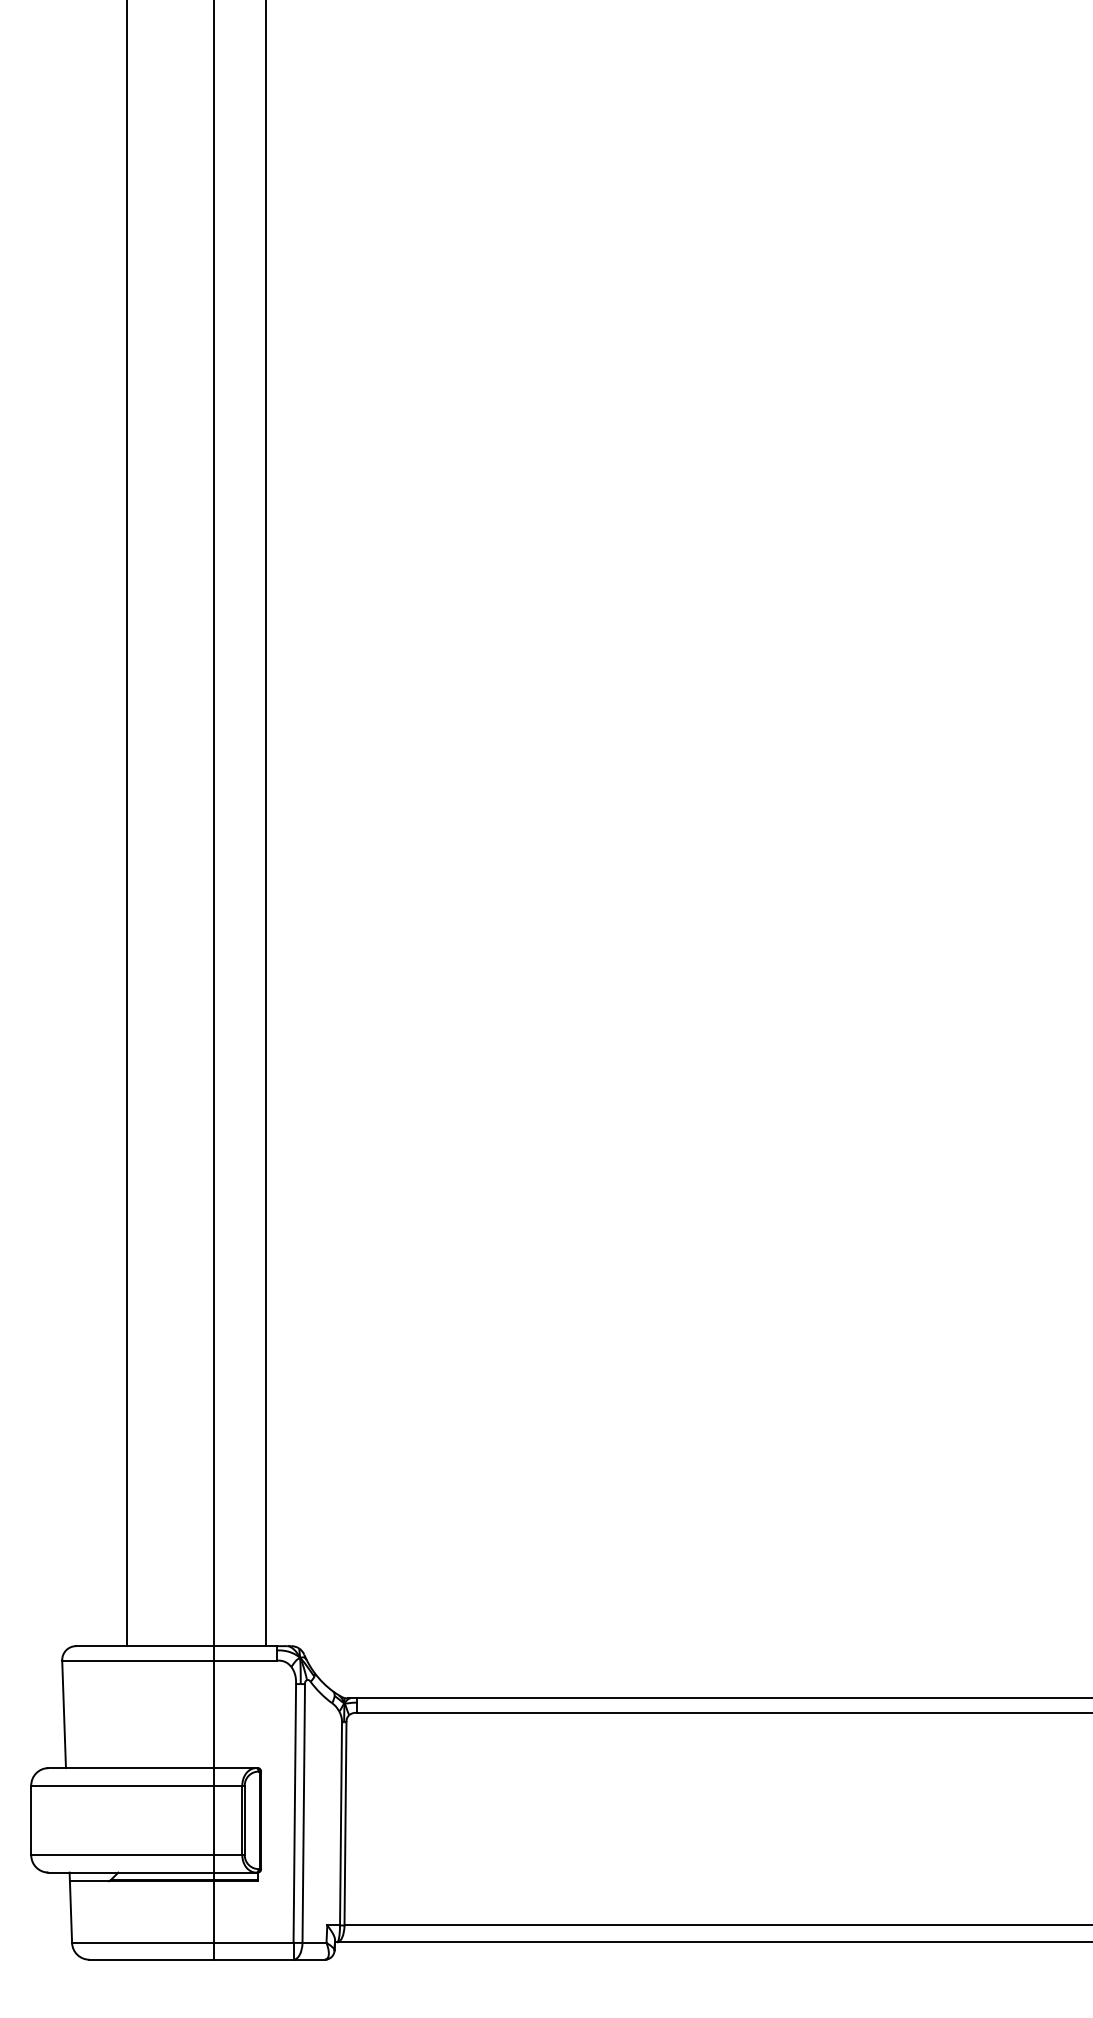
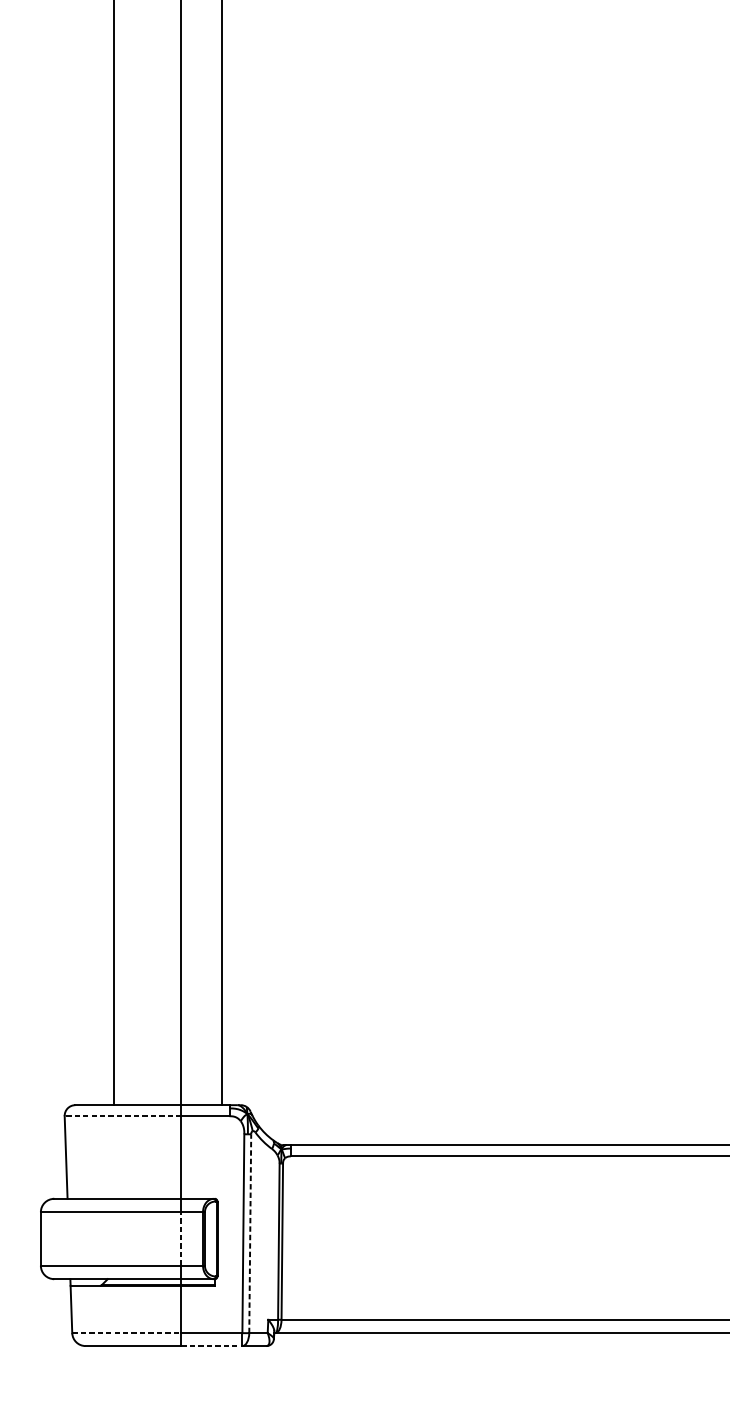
line: (138, 1660) -> (123, 1116), solid -> dashed
line: (303, 1812) -> (250, 1232), solid -> dashed
line: (214, 1820) -> (181, 1239), solid -> dashed
line: (143, 1942) -> (127, 1332), solid -> dashed
line: (253, 1959) -> (211, 1345), solid -> dashed

